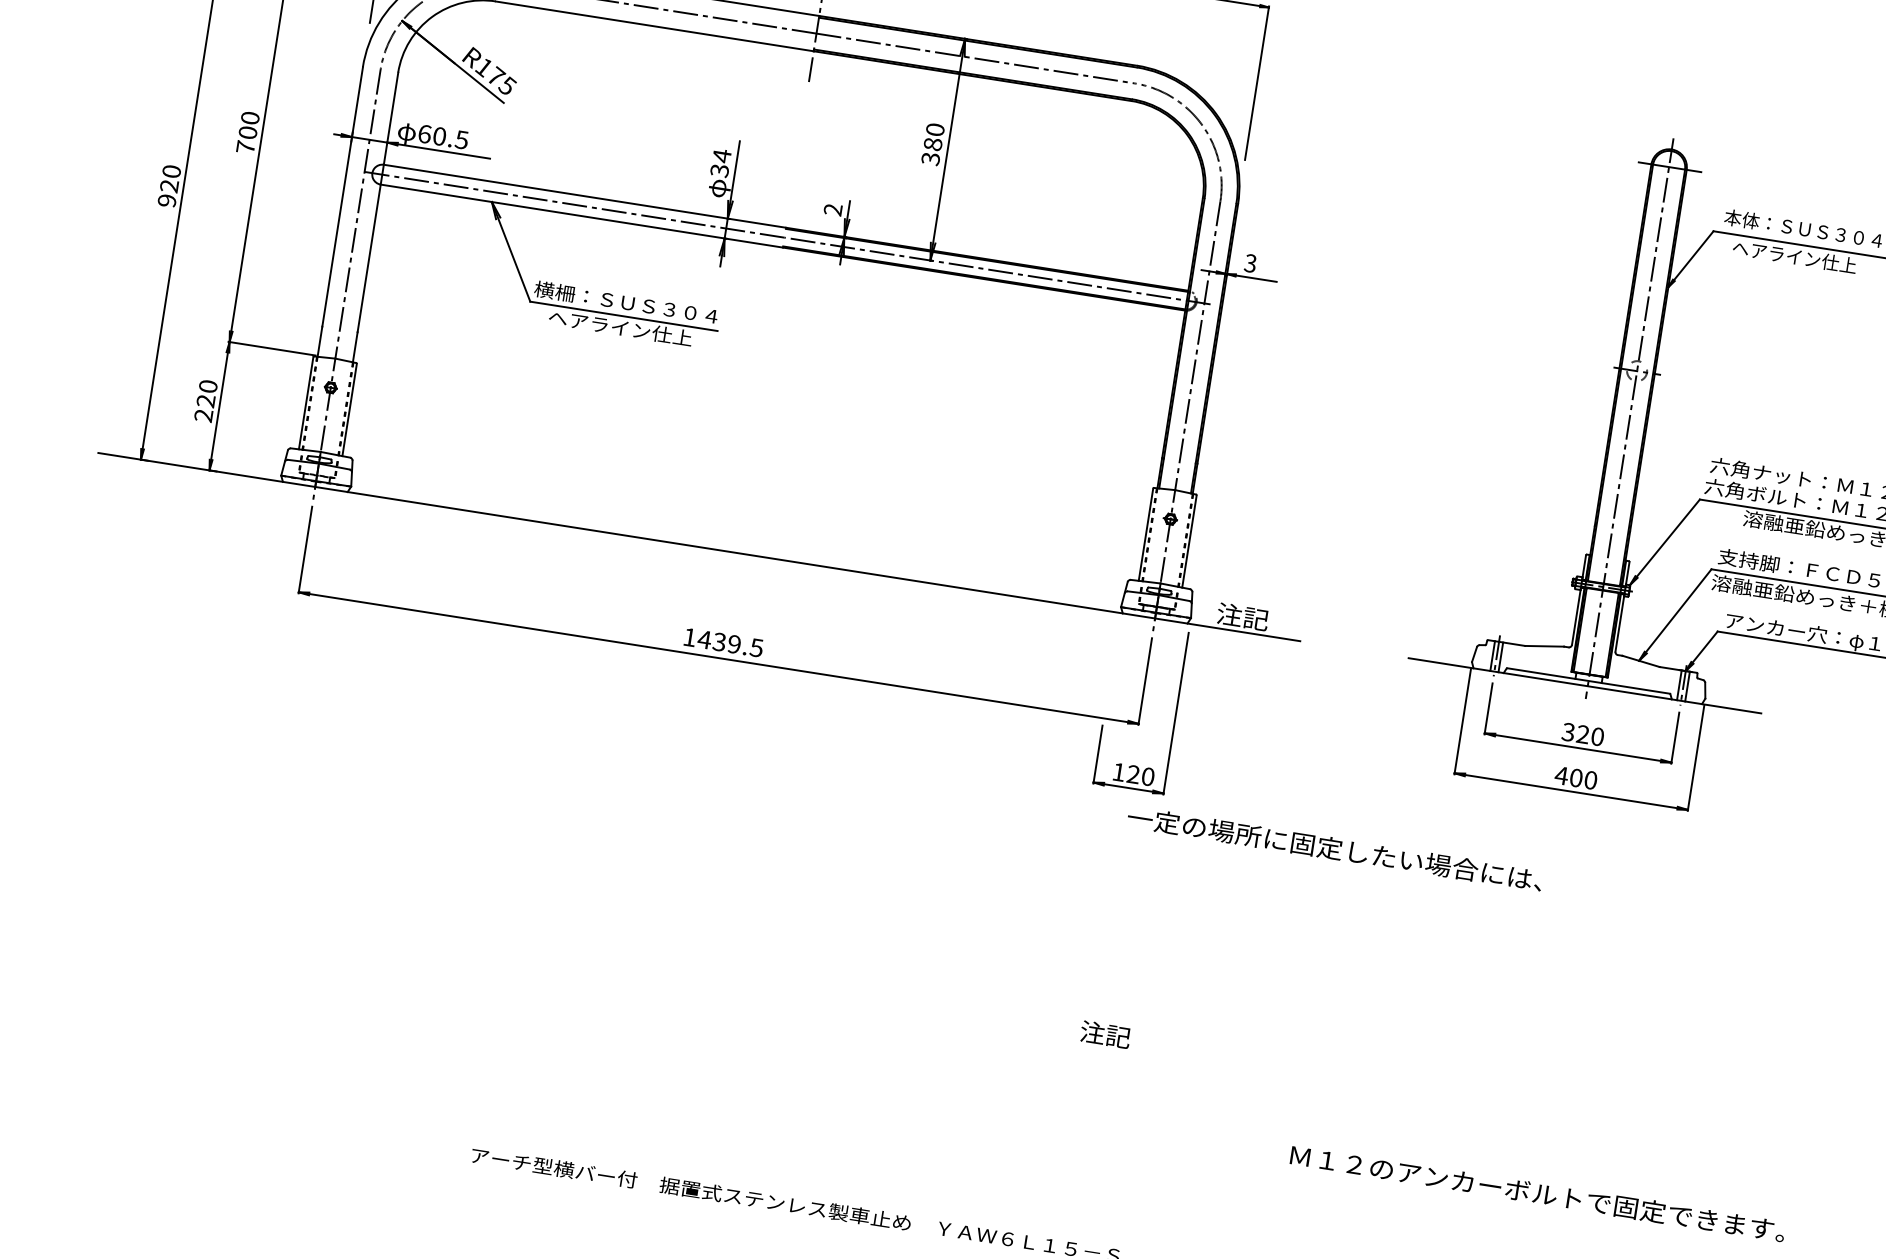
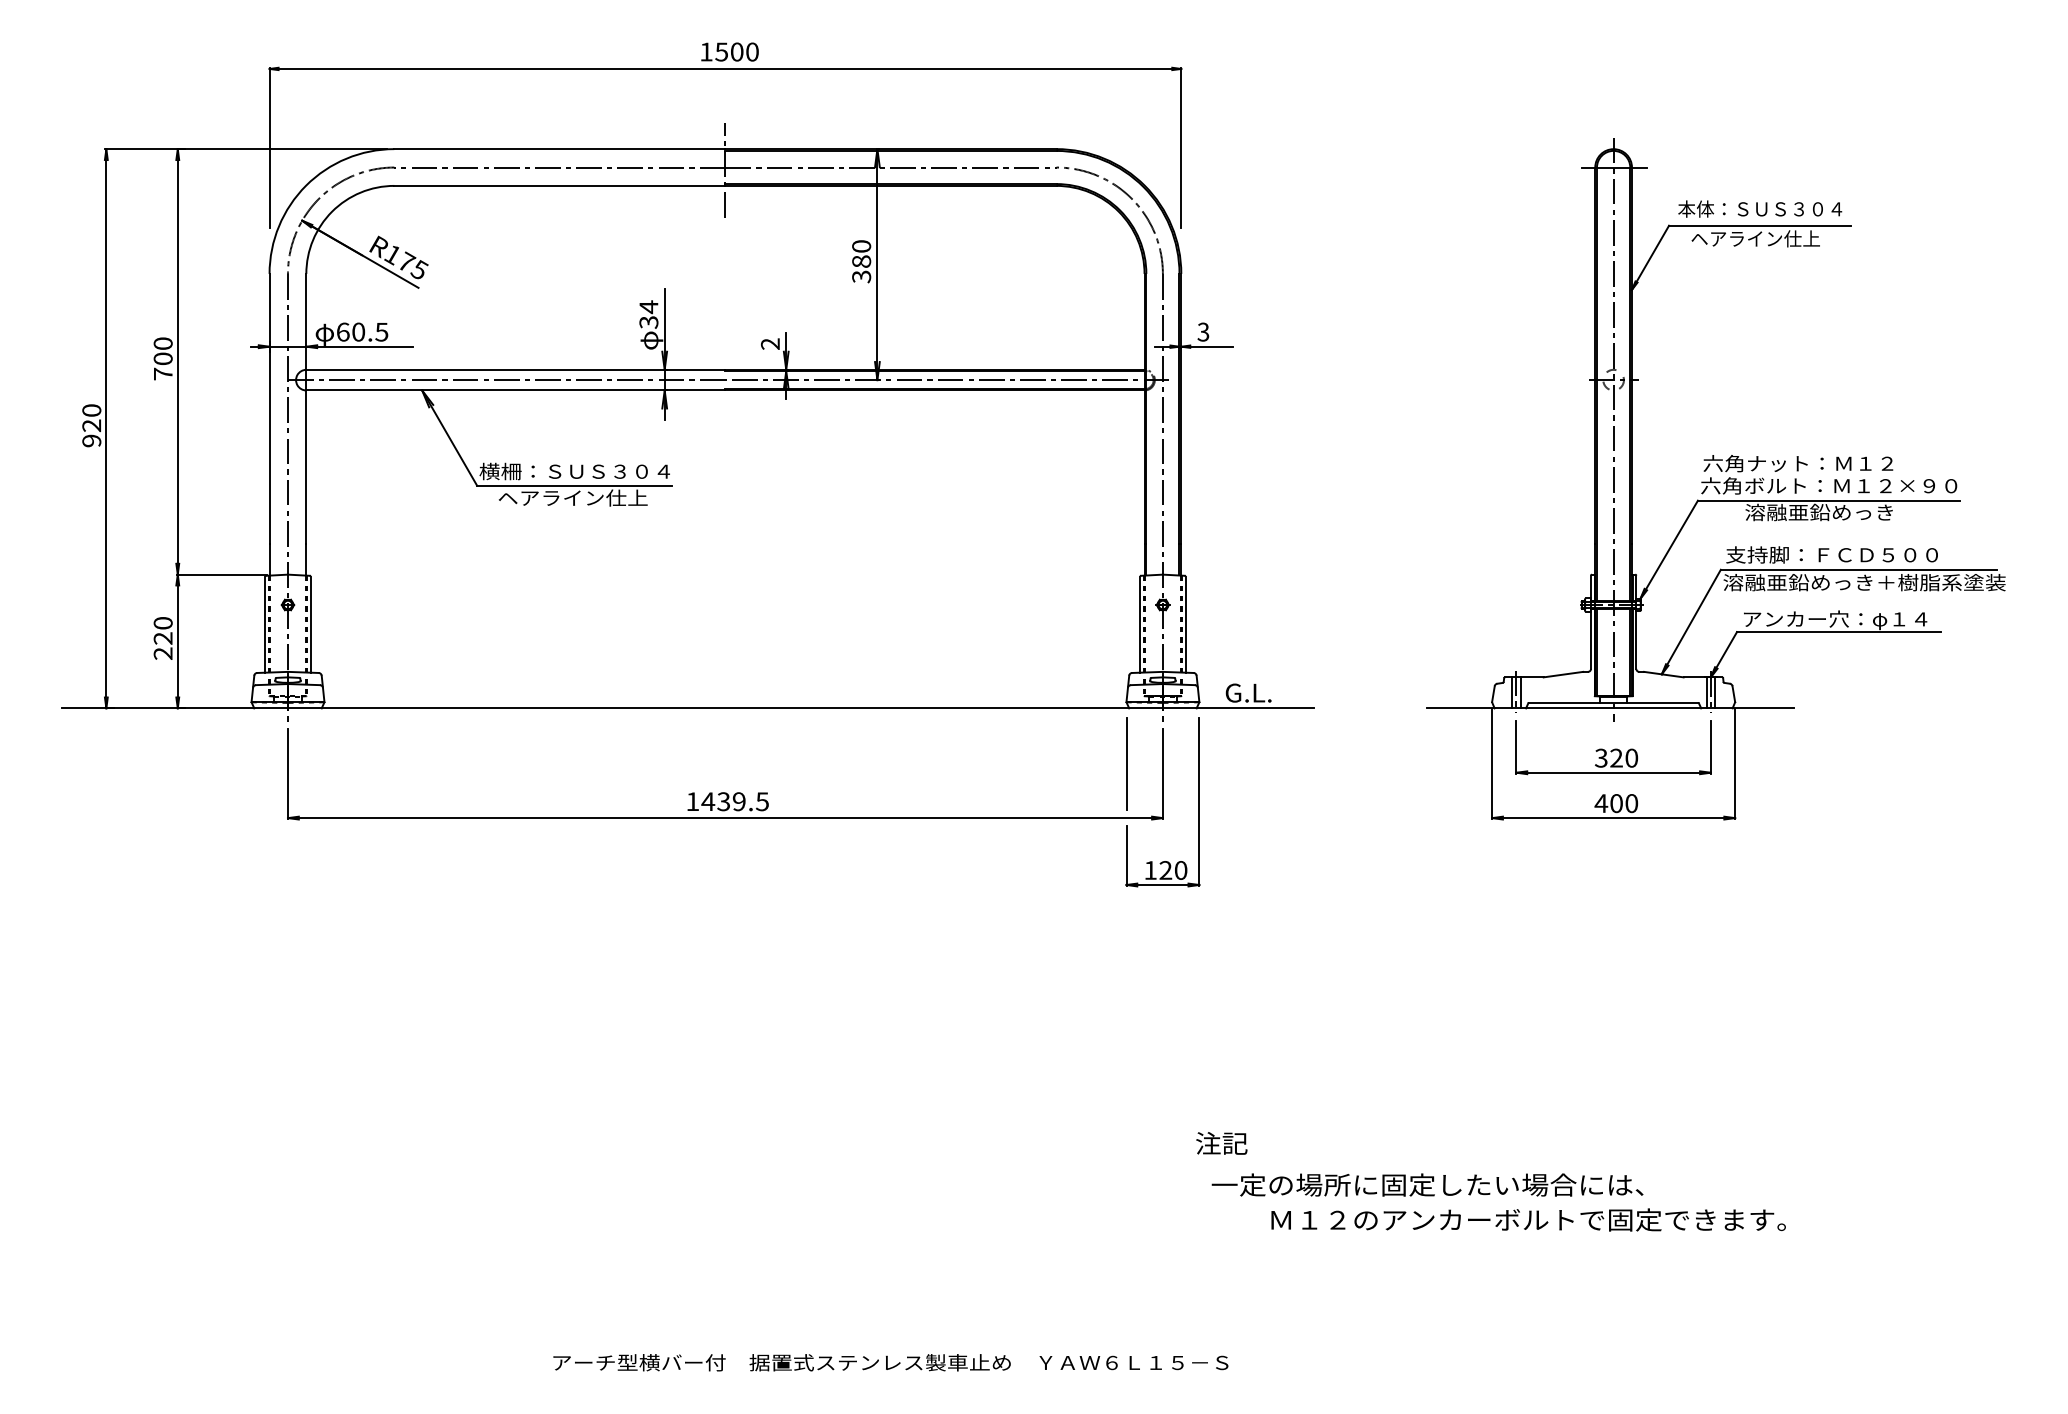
text: (1242, 616) -> (1251, 692), 注記 -> G.L.
line: (1111, 665) -> (1126, 763), added
text: (1335, 848) -> (1427, 1184), moved
text: (1105, 1034) -> (1221, 1143), moved
text: (1537, 1192) -> (1528, 1219), moved

